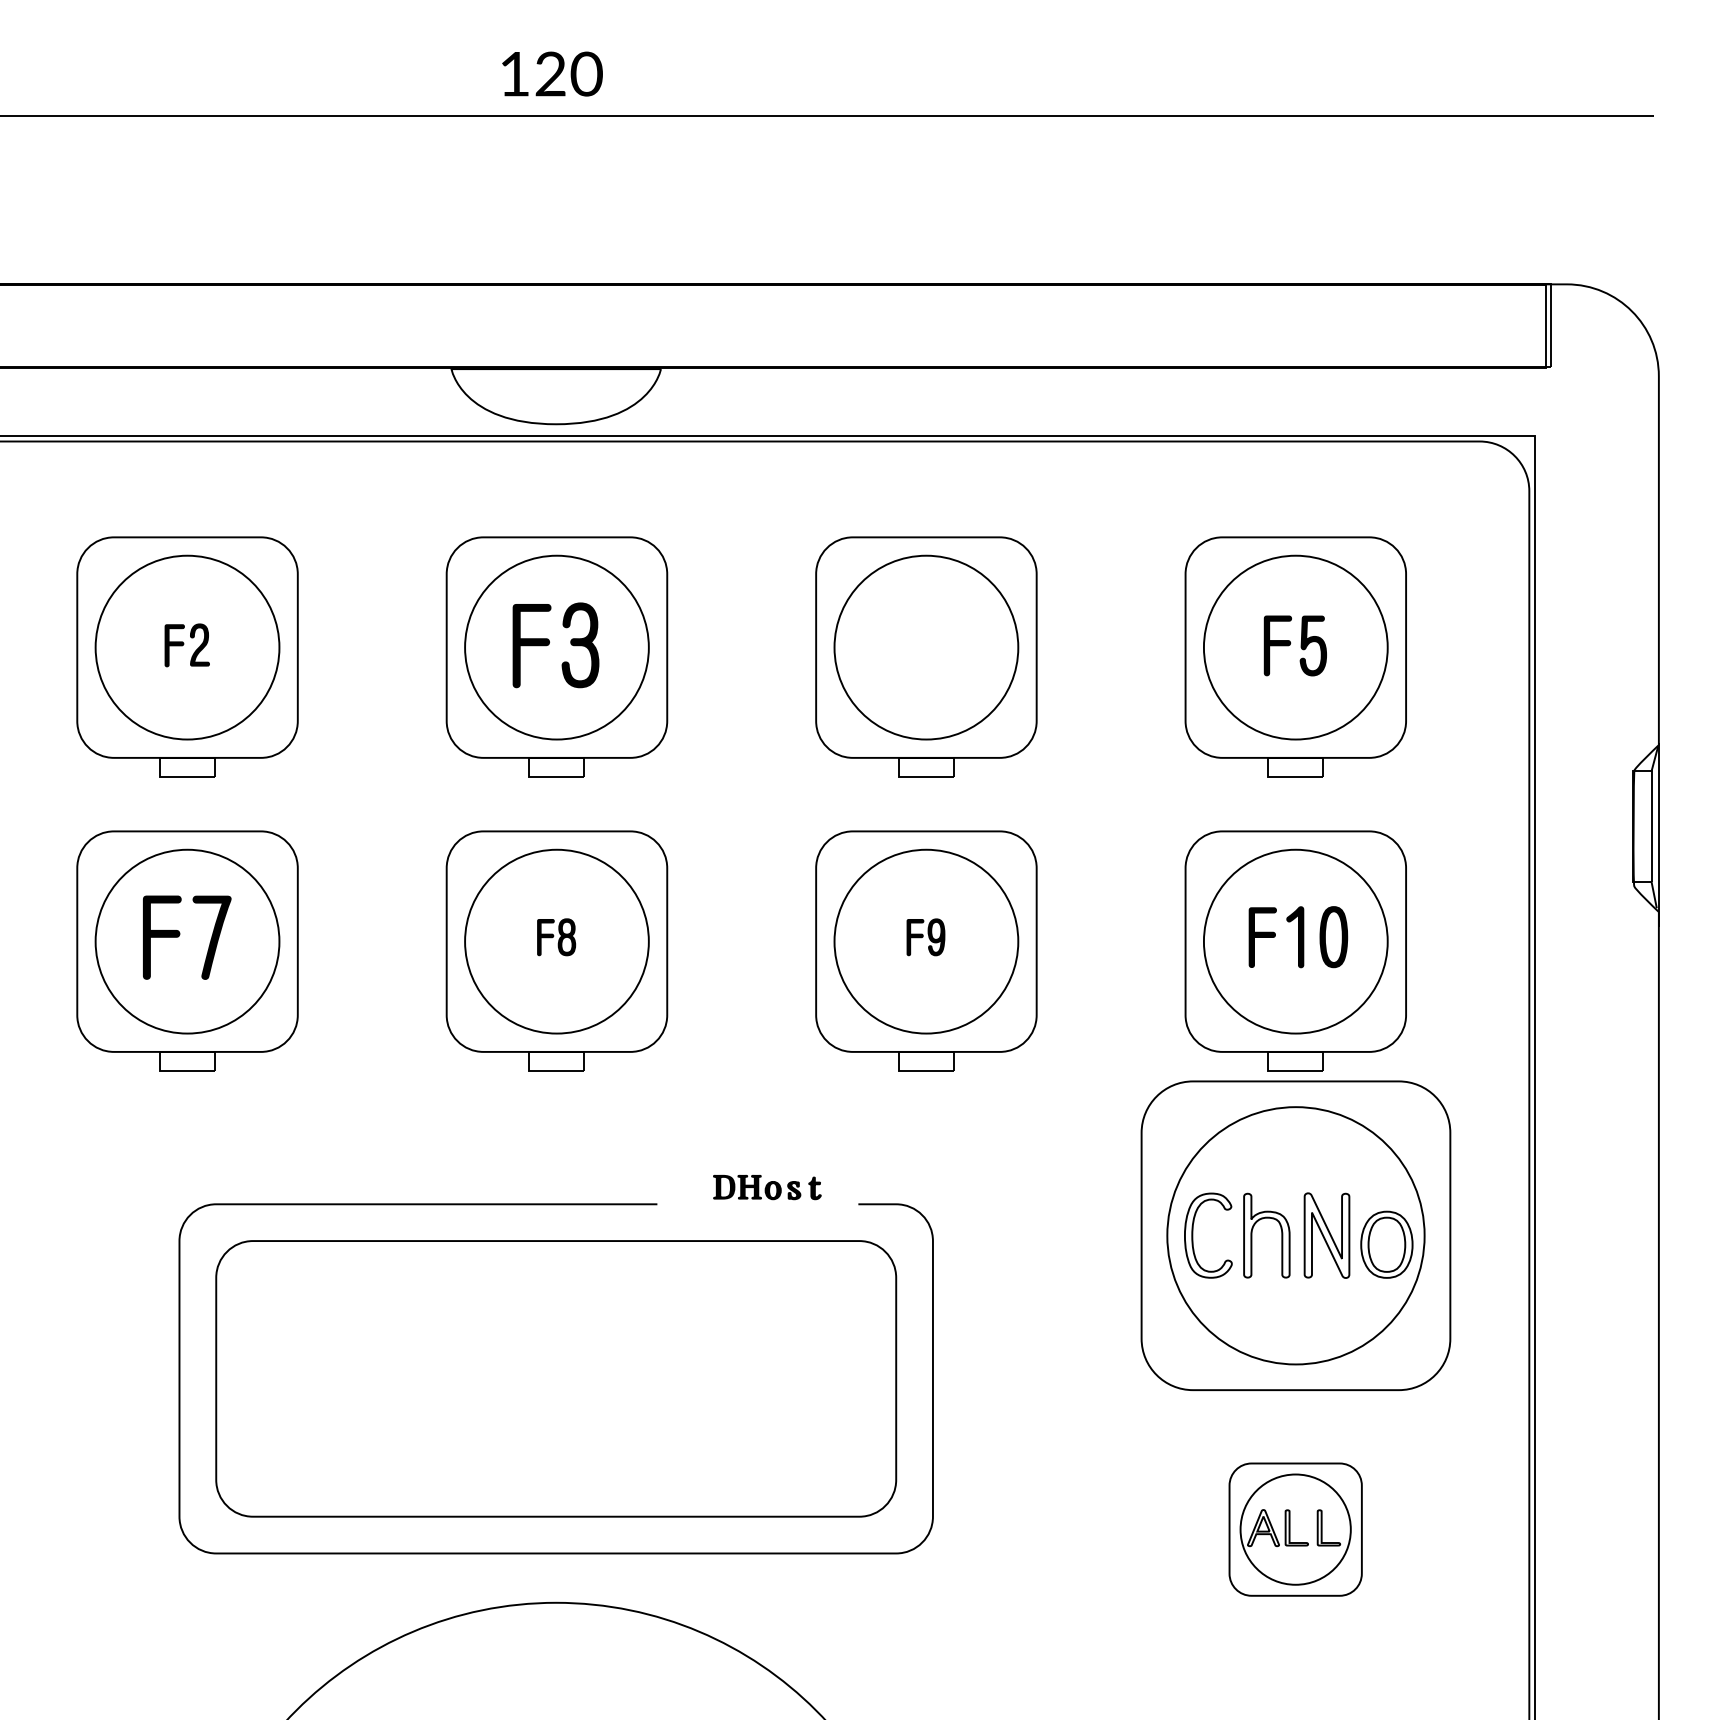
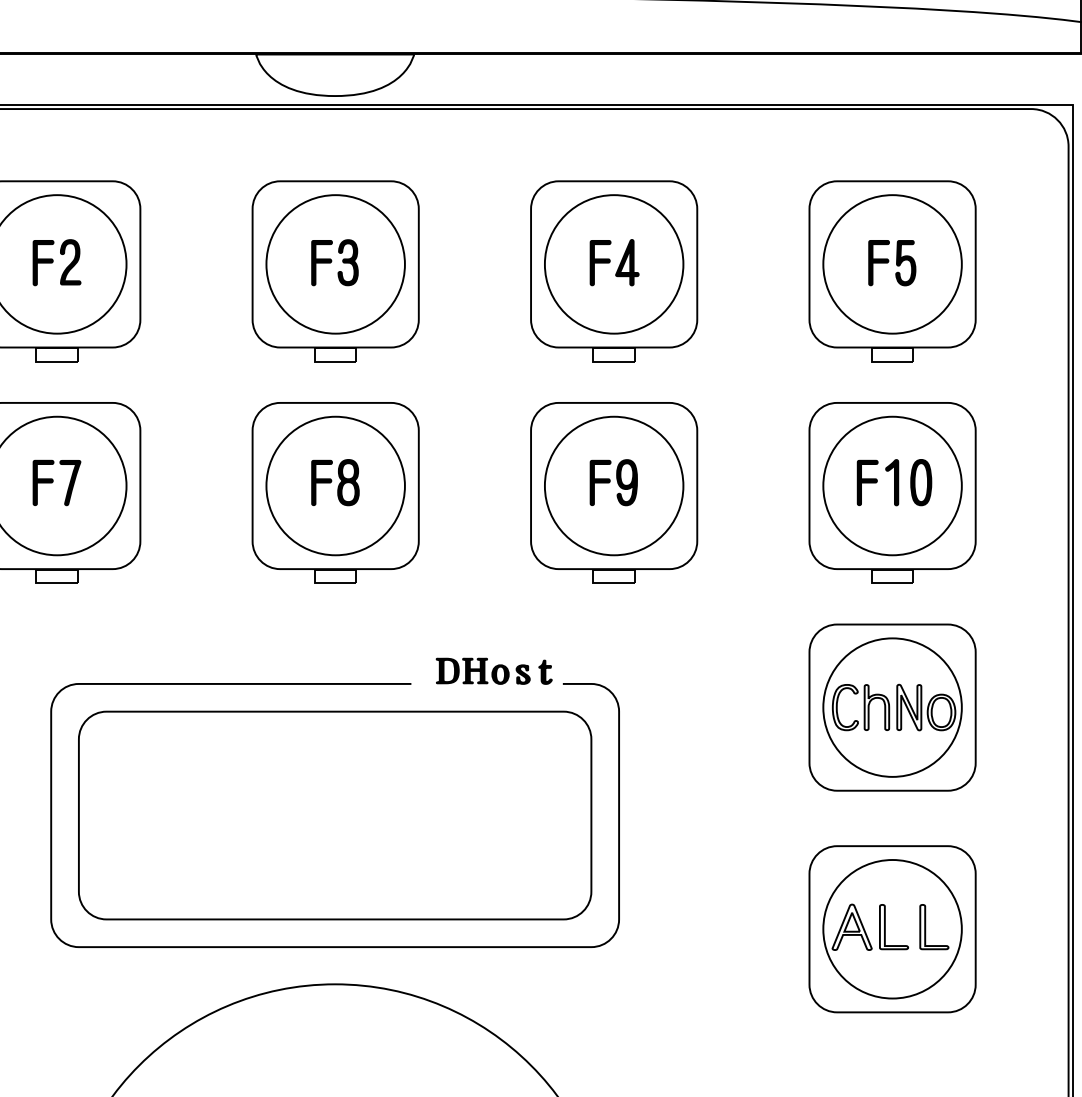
part: (187, 645) -> (57, 262), size x1.43
part: (555, 645) -> (334, 262), size x0.71
part: (926, 645) -> (614, 262), added
part: (186, 937) -> (56, 482), size x0.71
part: (556, 937) -> (335, 482), size x1.67
part: (925, 937) -> (613, 482), size x1.67
part: (767, 1187) -> (494, 671), size x1.43
part: (1295, 1235) -> (892, 707), size x0.71
part: (1295, 1529) -> (892, 929), size x1.67

